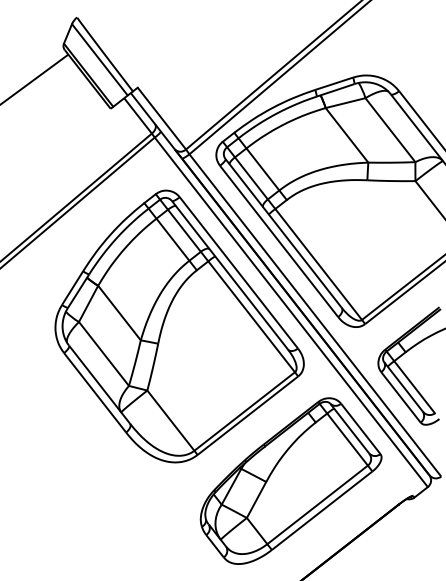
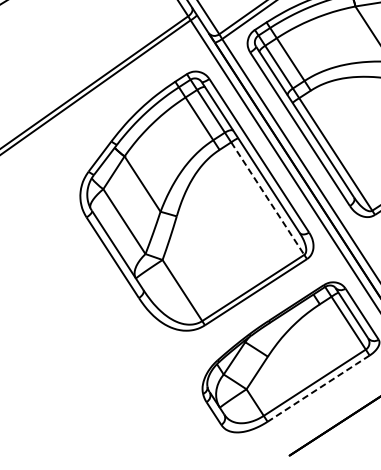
line: (251, 317) -> (267, 199), solid -> dashed
line: (322, 510) -> (318, 388), solid -> dashed

